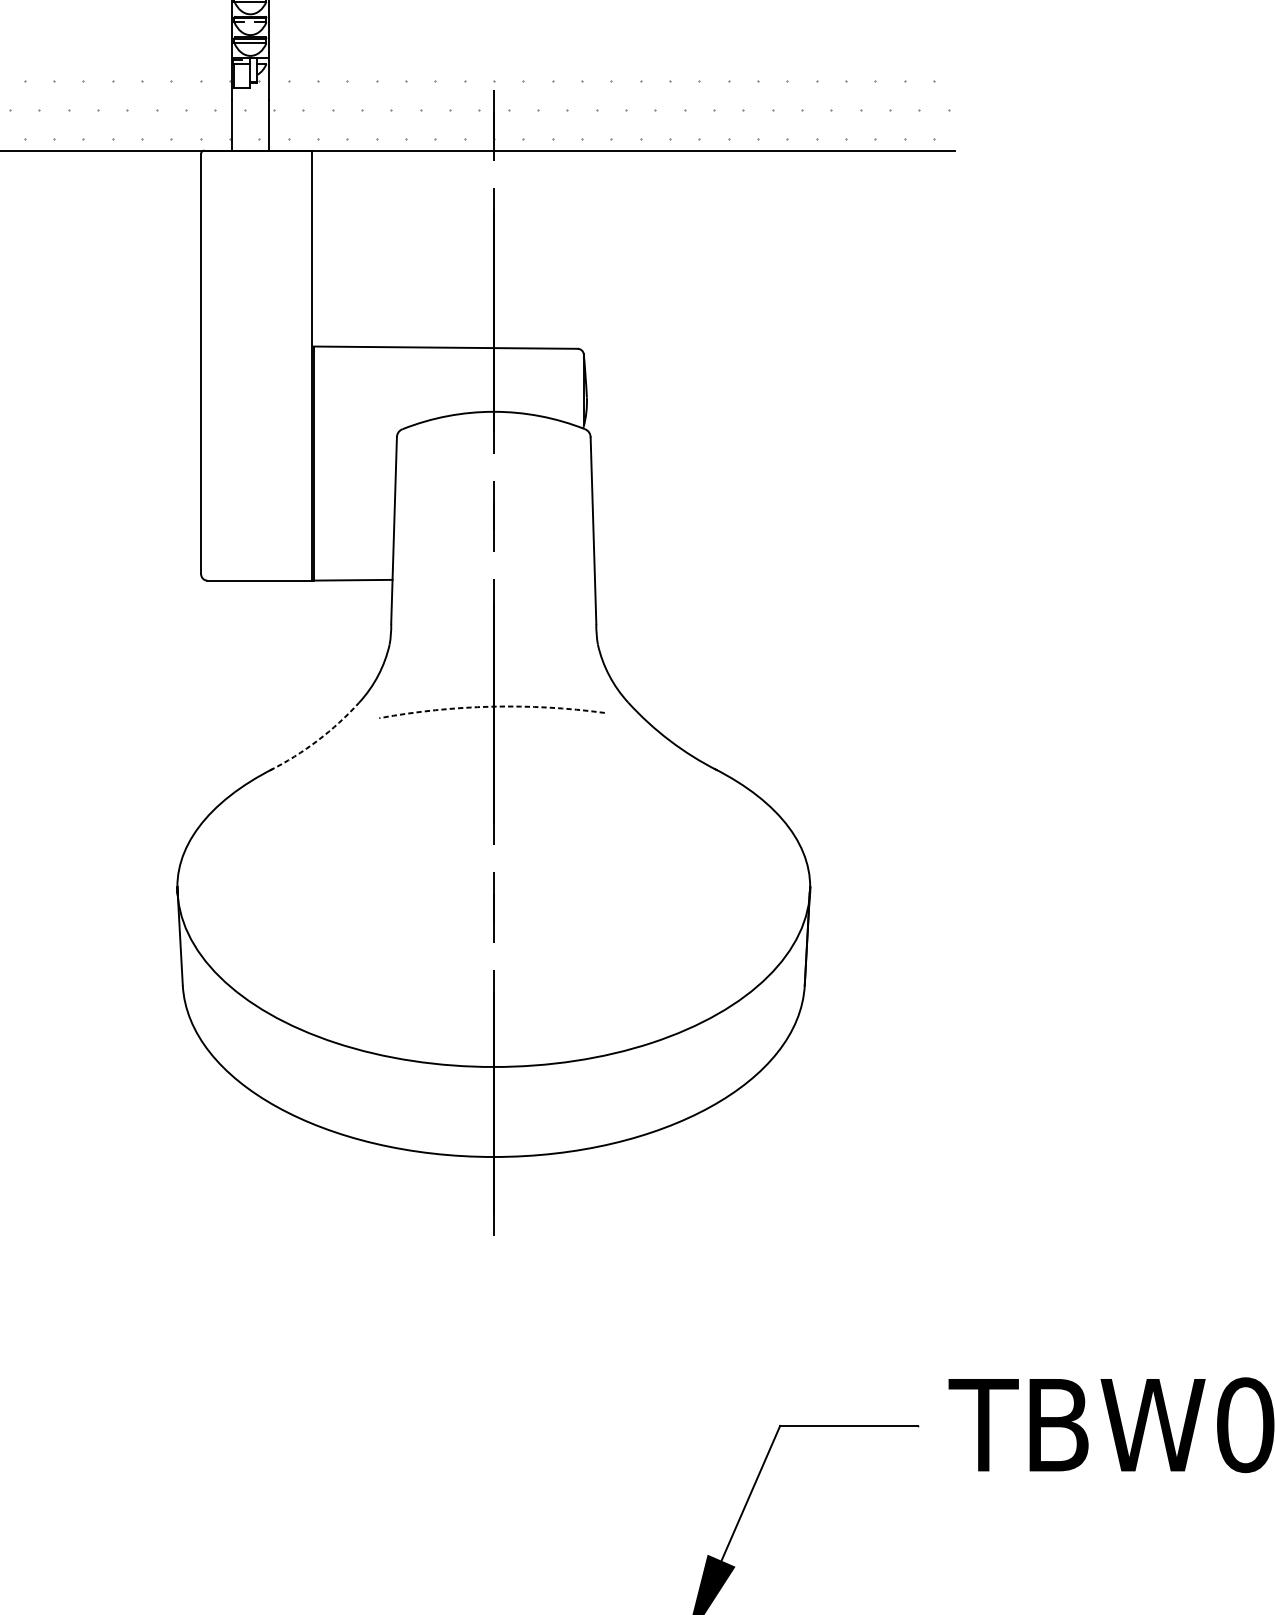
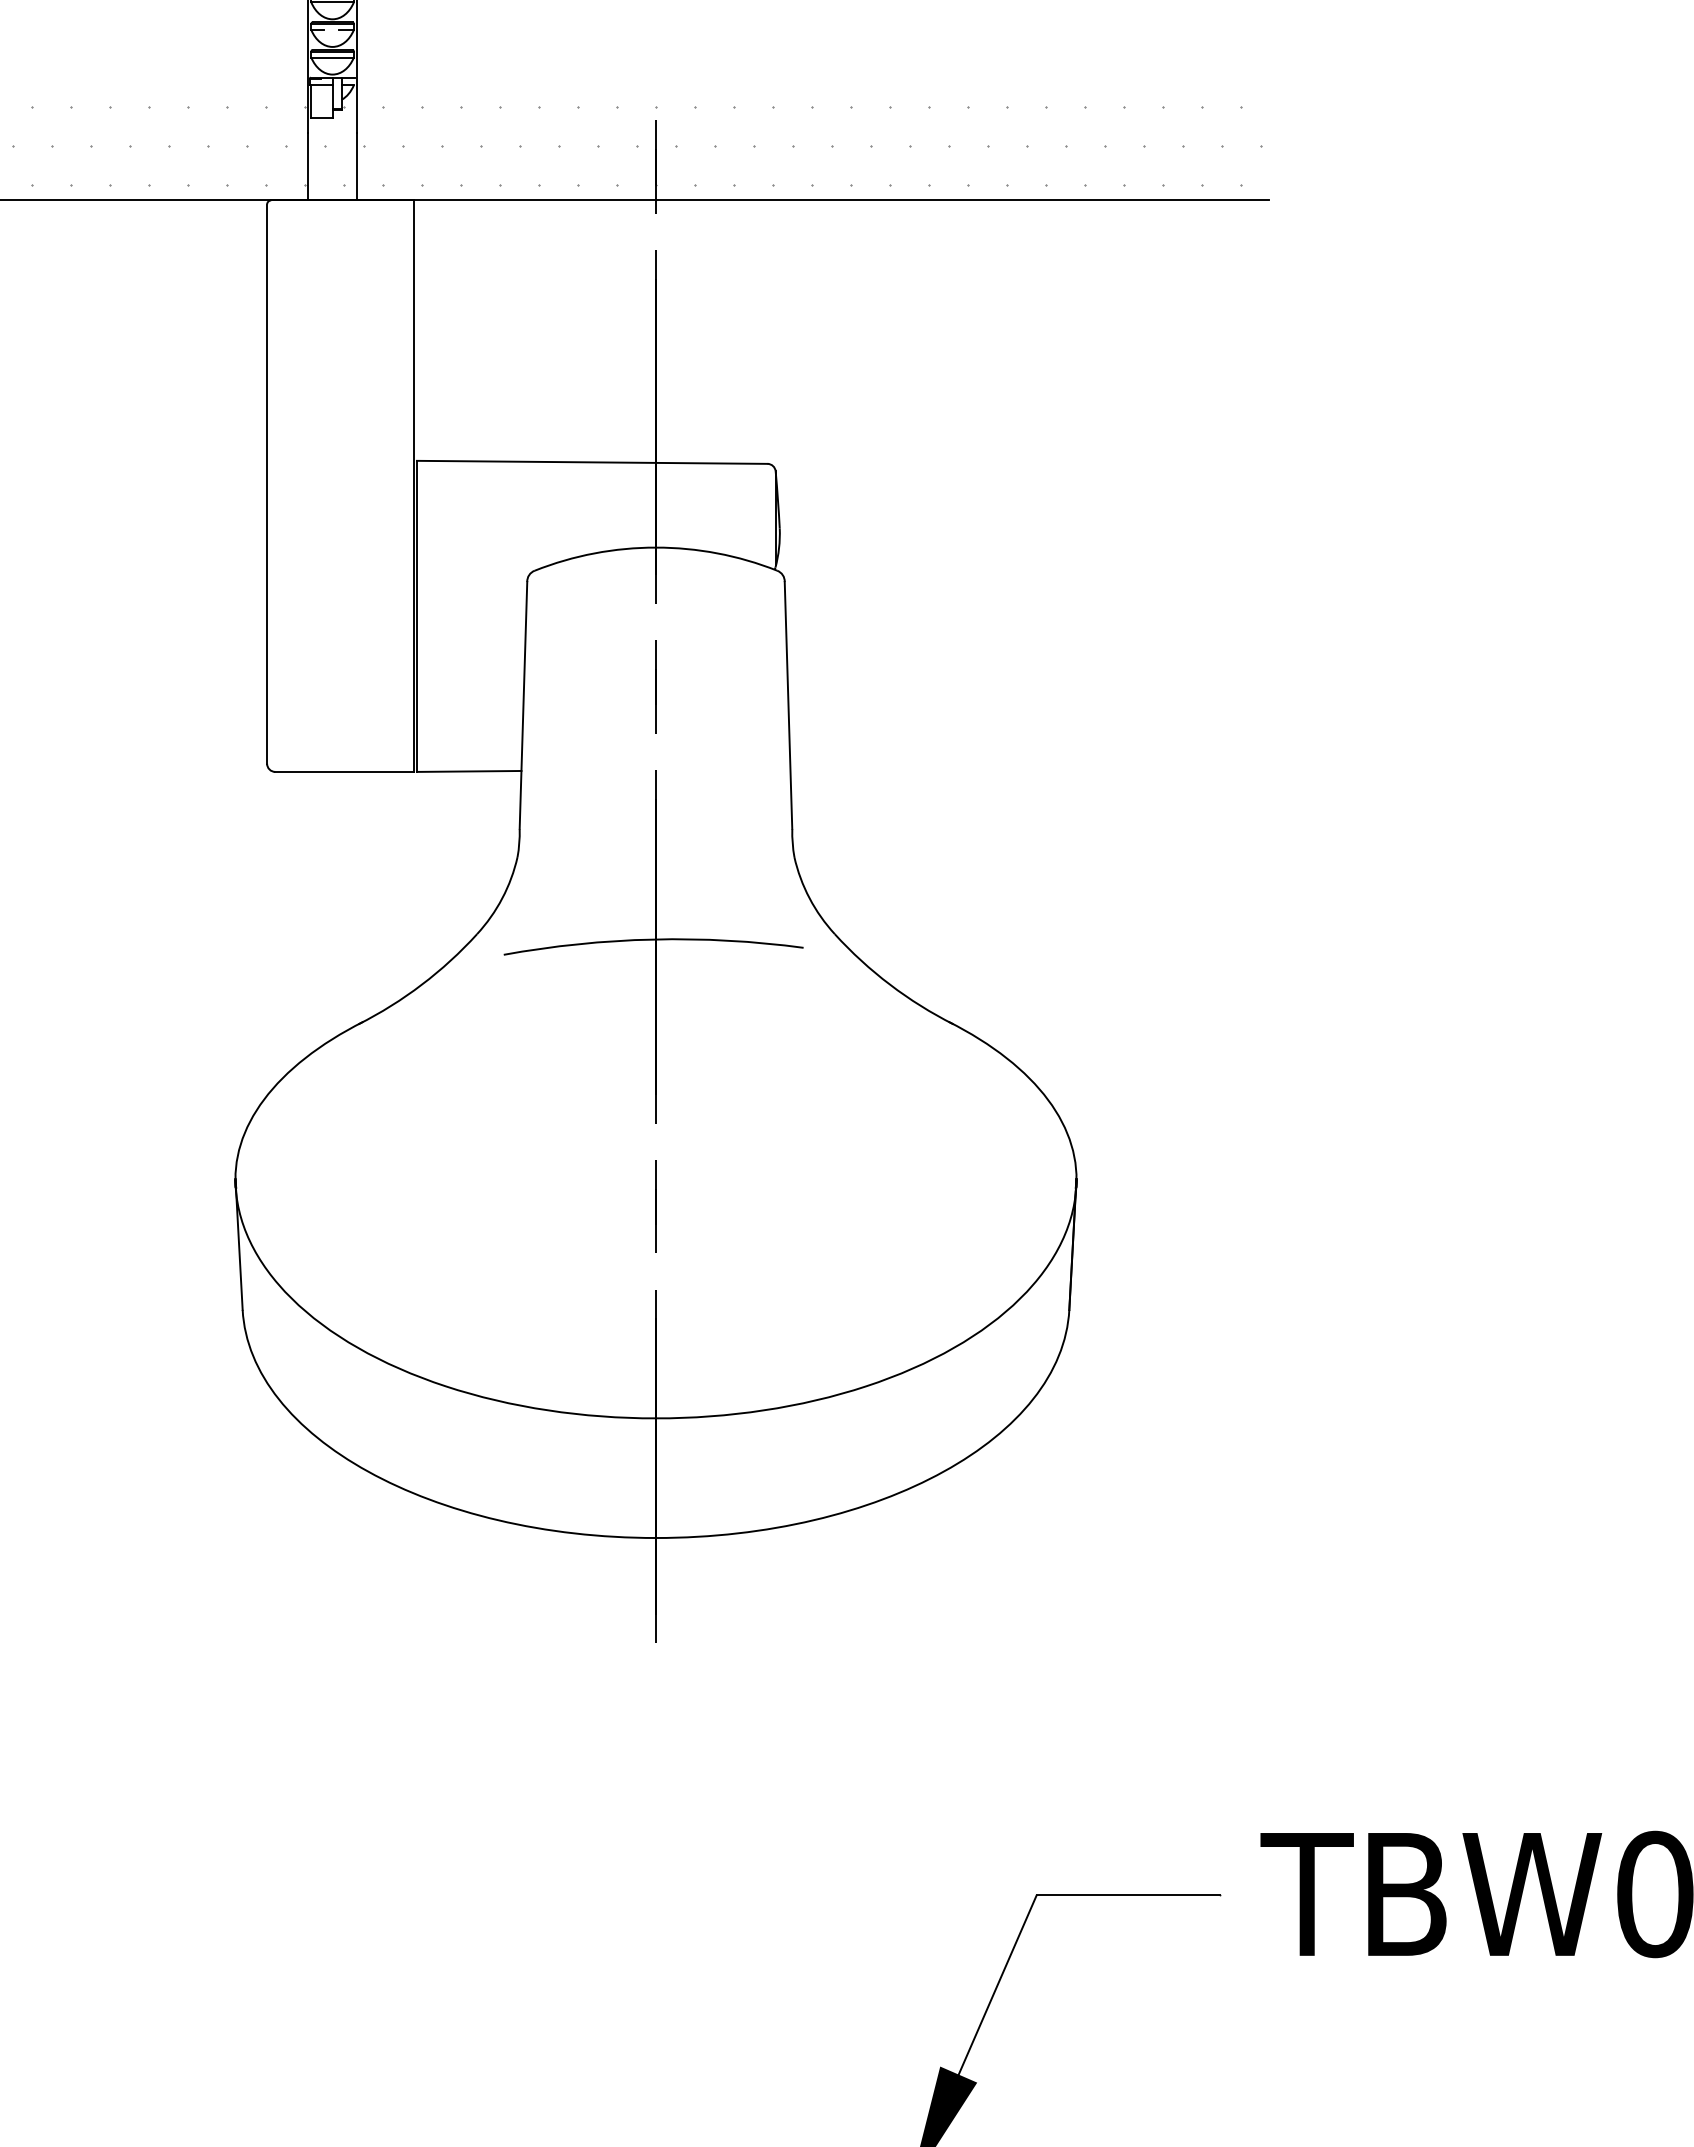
arc: (491, 706) -> (653, 939), dashed -> solid
arc: (317, 740) -> (421, 984), dashed -> solid

